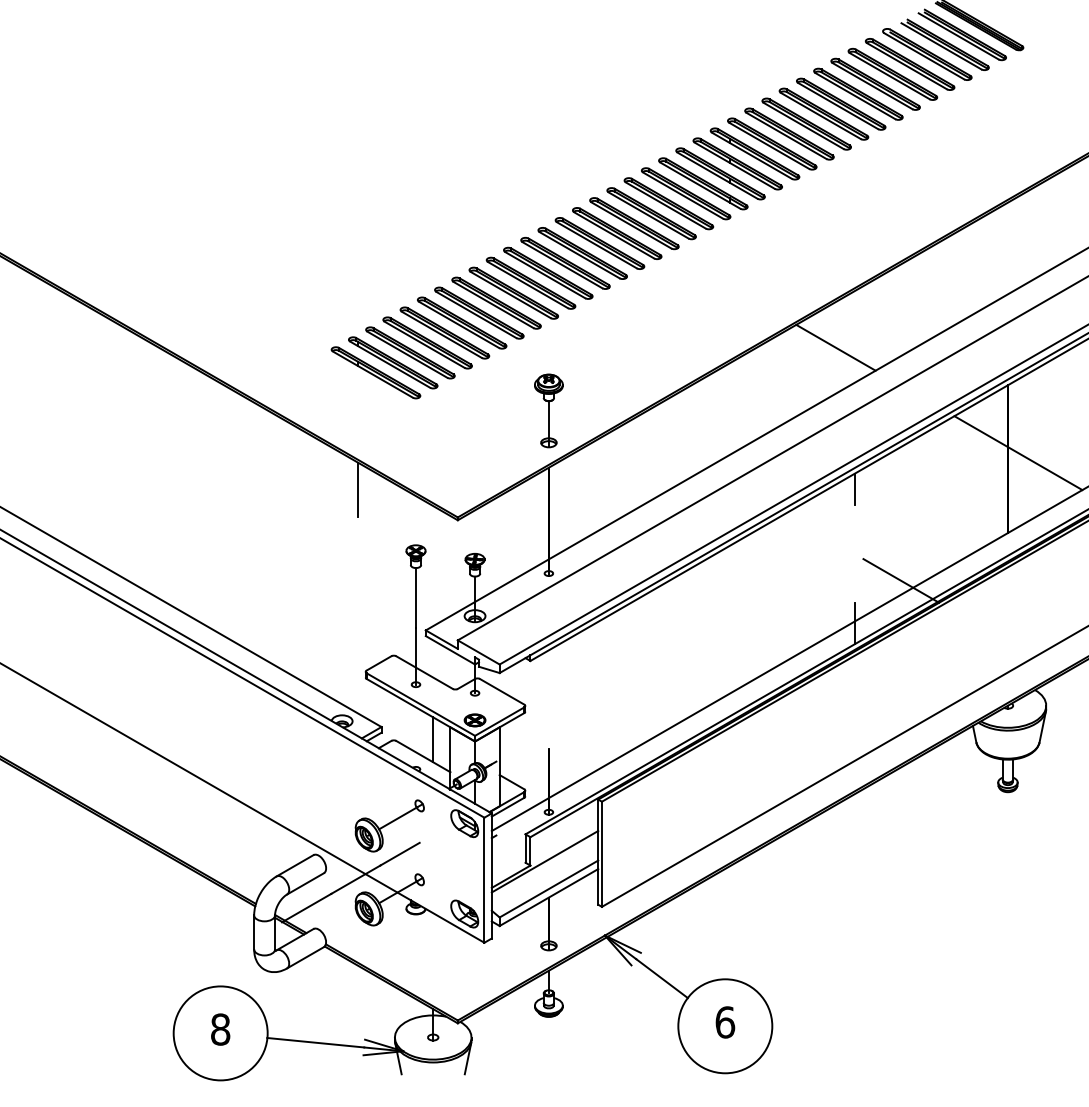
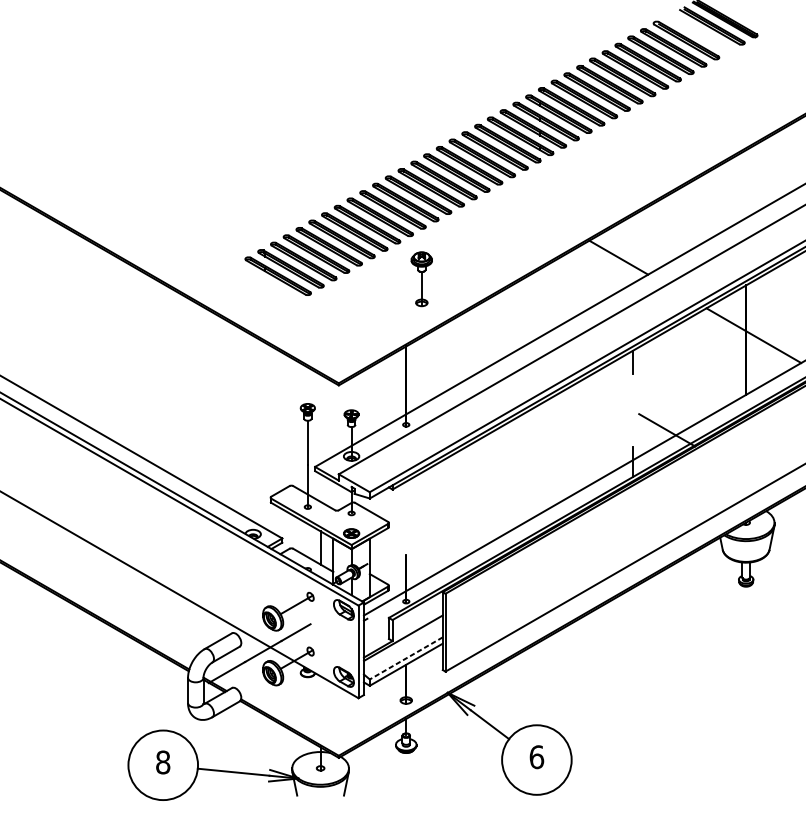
part: (944, 44) -> (699, 33), removed
part: (548, 410) -> (421, 278), moved
line: (358, 489) -> (265, 362), removed
line: (548, 889) -> (405, 658), solid -> dashed

